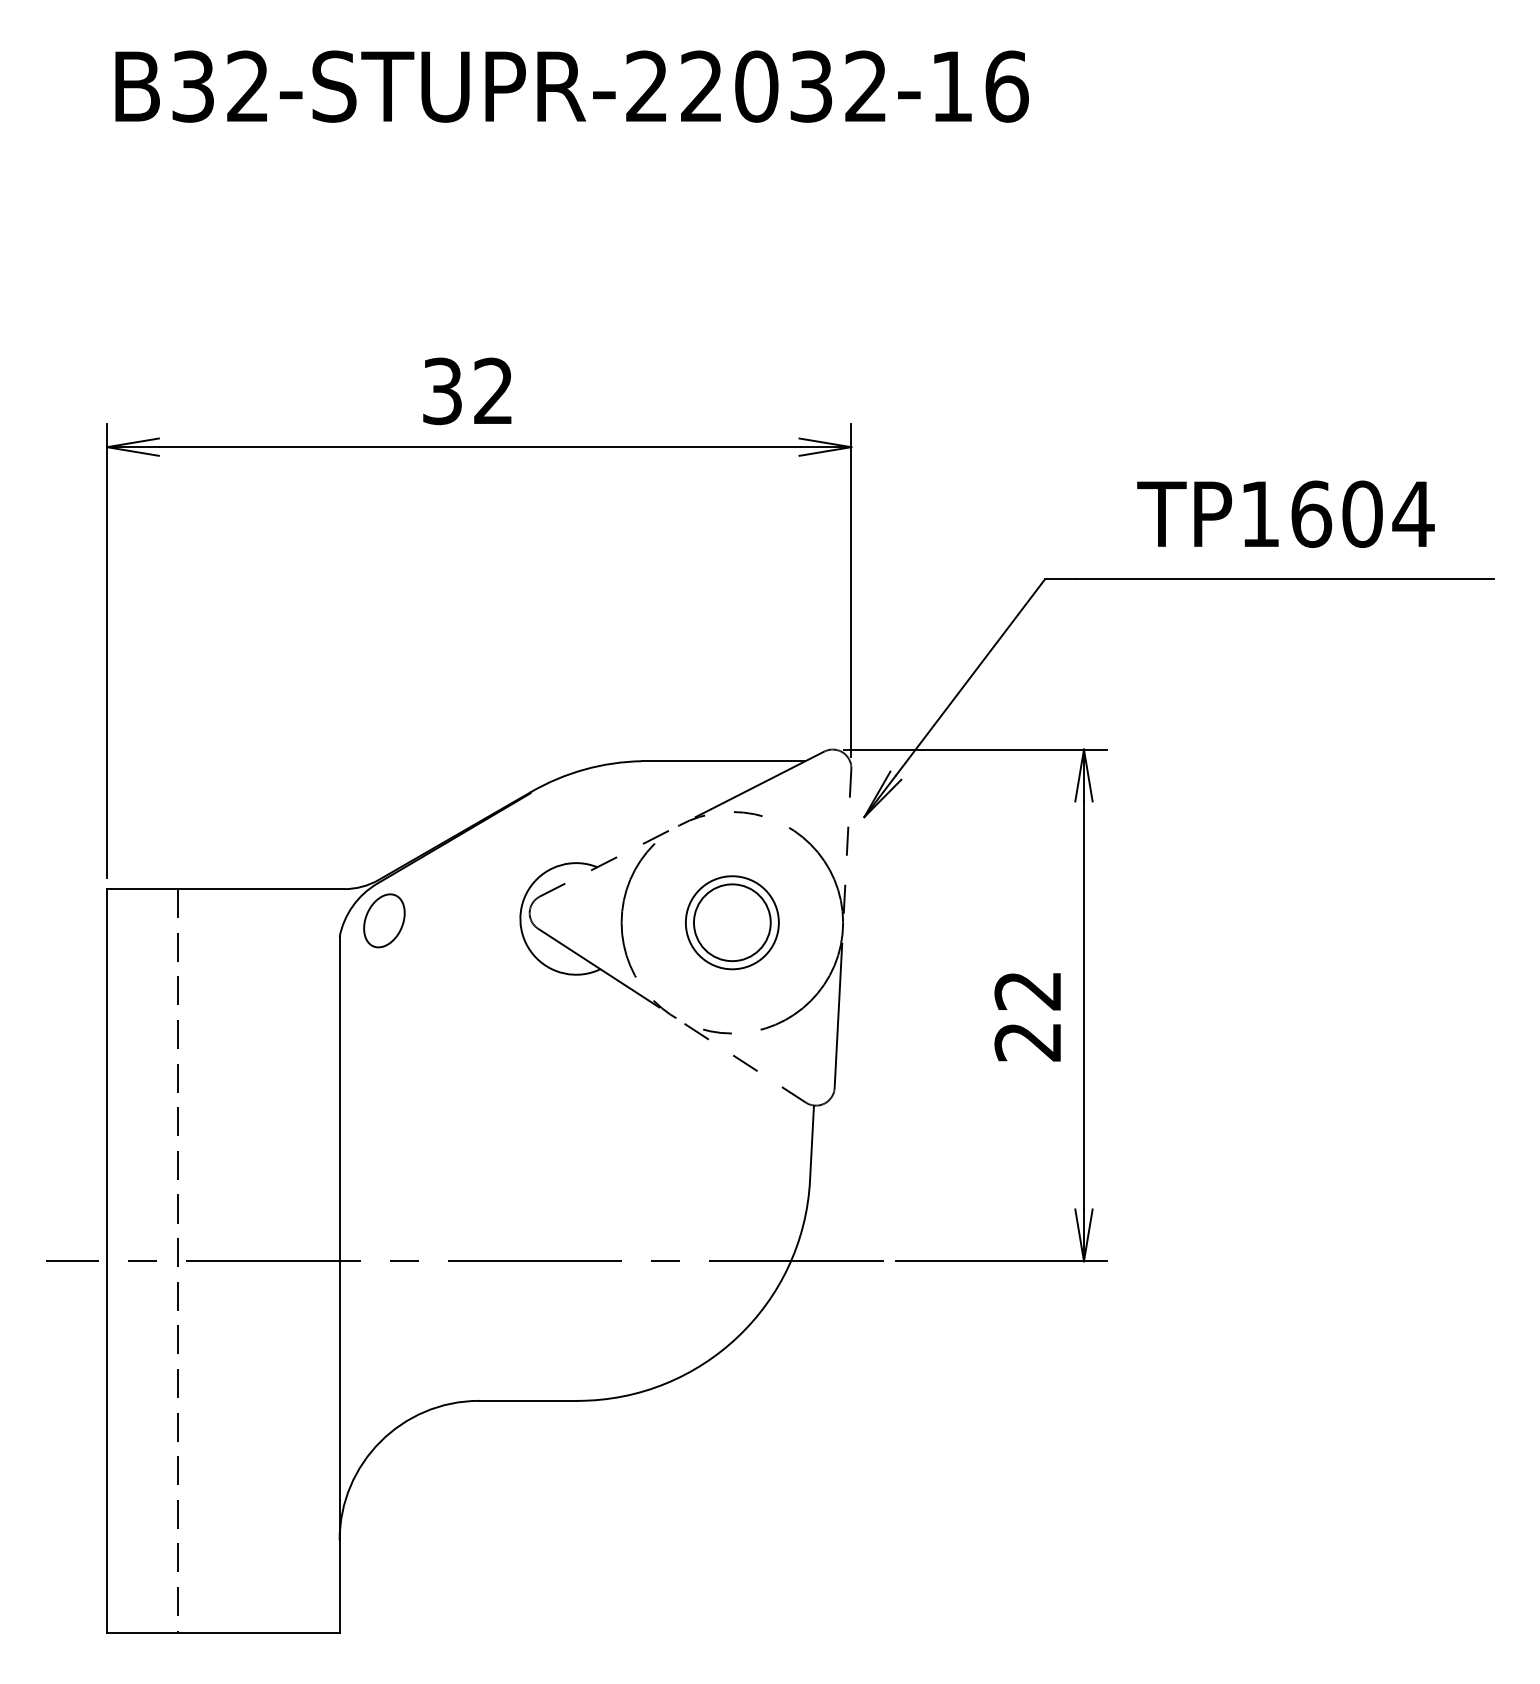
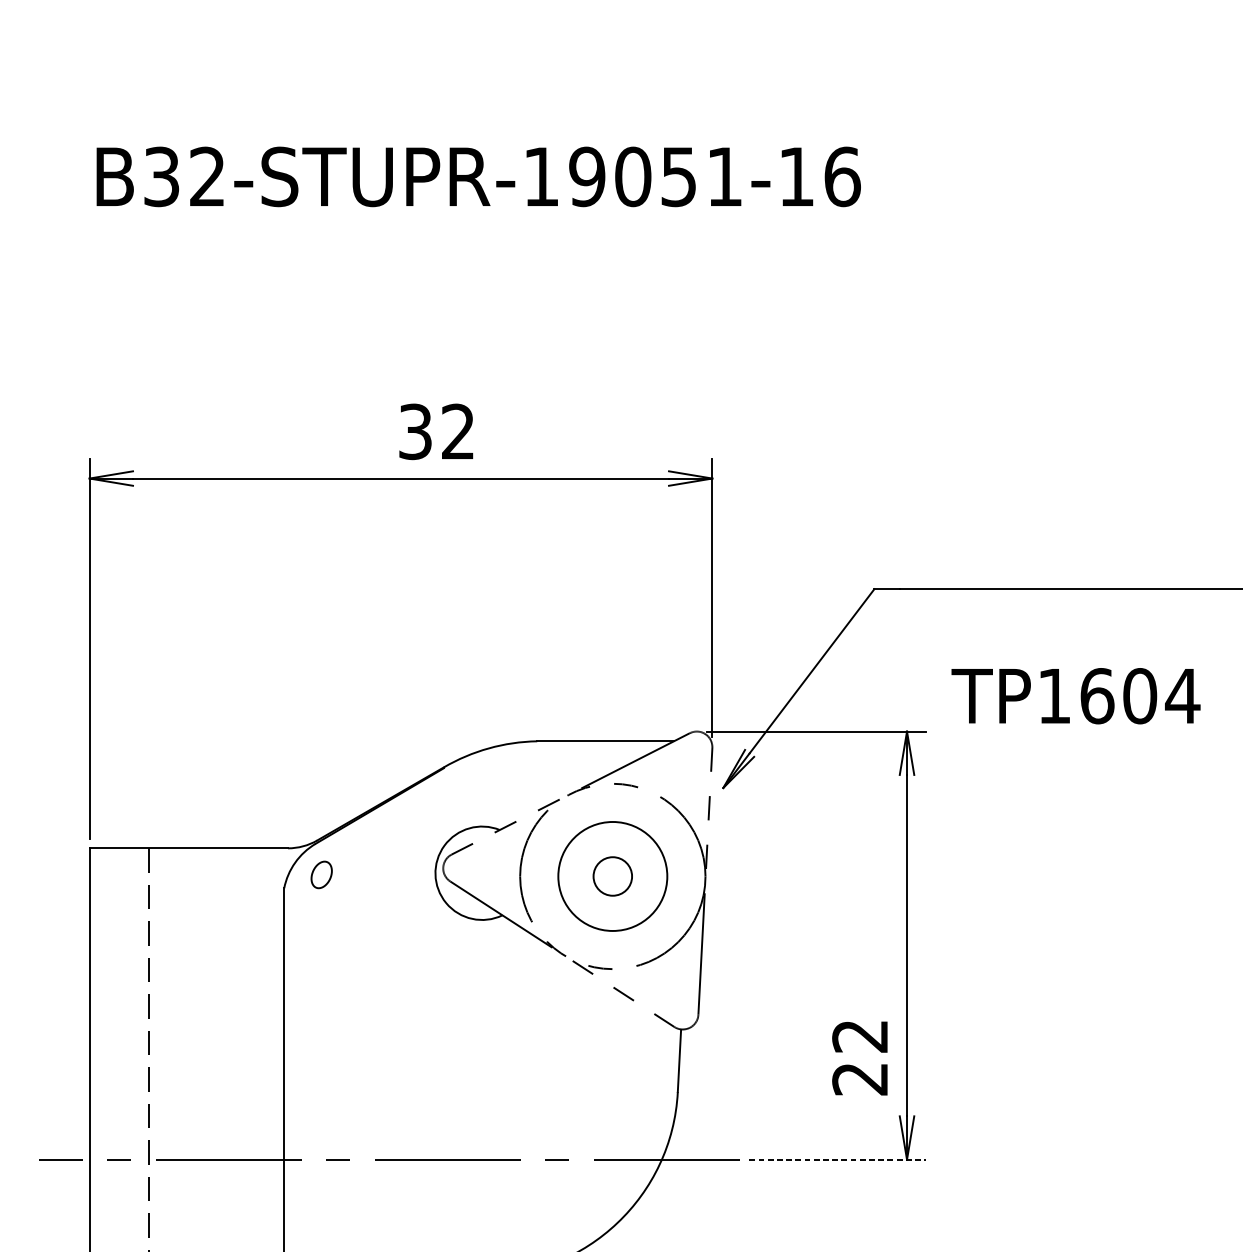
text: (755, 86) -> (632, 176), B32-STUPR-22032-16 -> B32-STUPR-19051-16
text: (467, 391) -> (436, 431), moved
text: (1285, 513) -> (1075, 695), moved
part: (384, 920) -> (321, 874), size x0.6
circle: (731, 922) -> (612, 876), size x1.4
circle: (732, 922) -> (612, 876), size x0.6
text: (1027, 1017) -> (859, 1058), moved
line: (1001, 1261) -> (838, 1159), solid -> dashed

